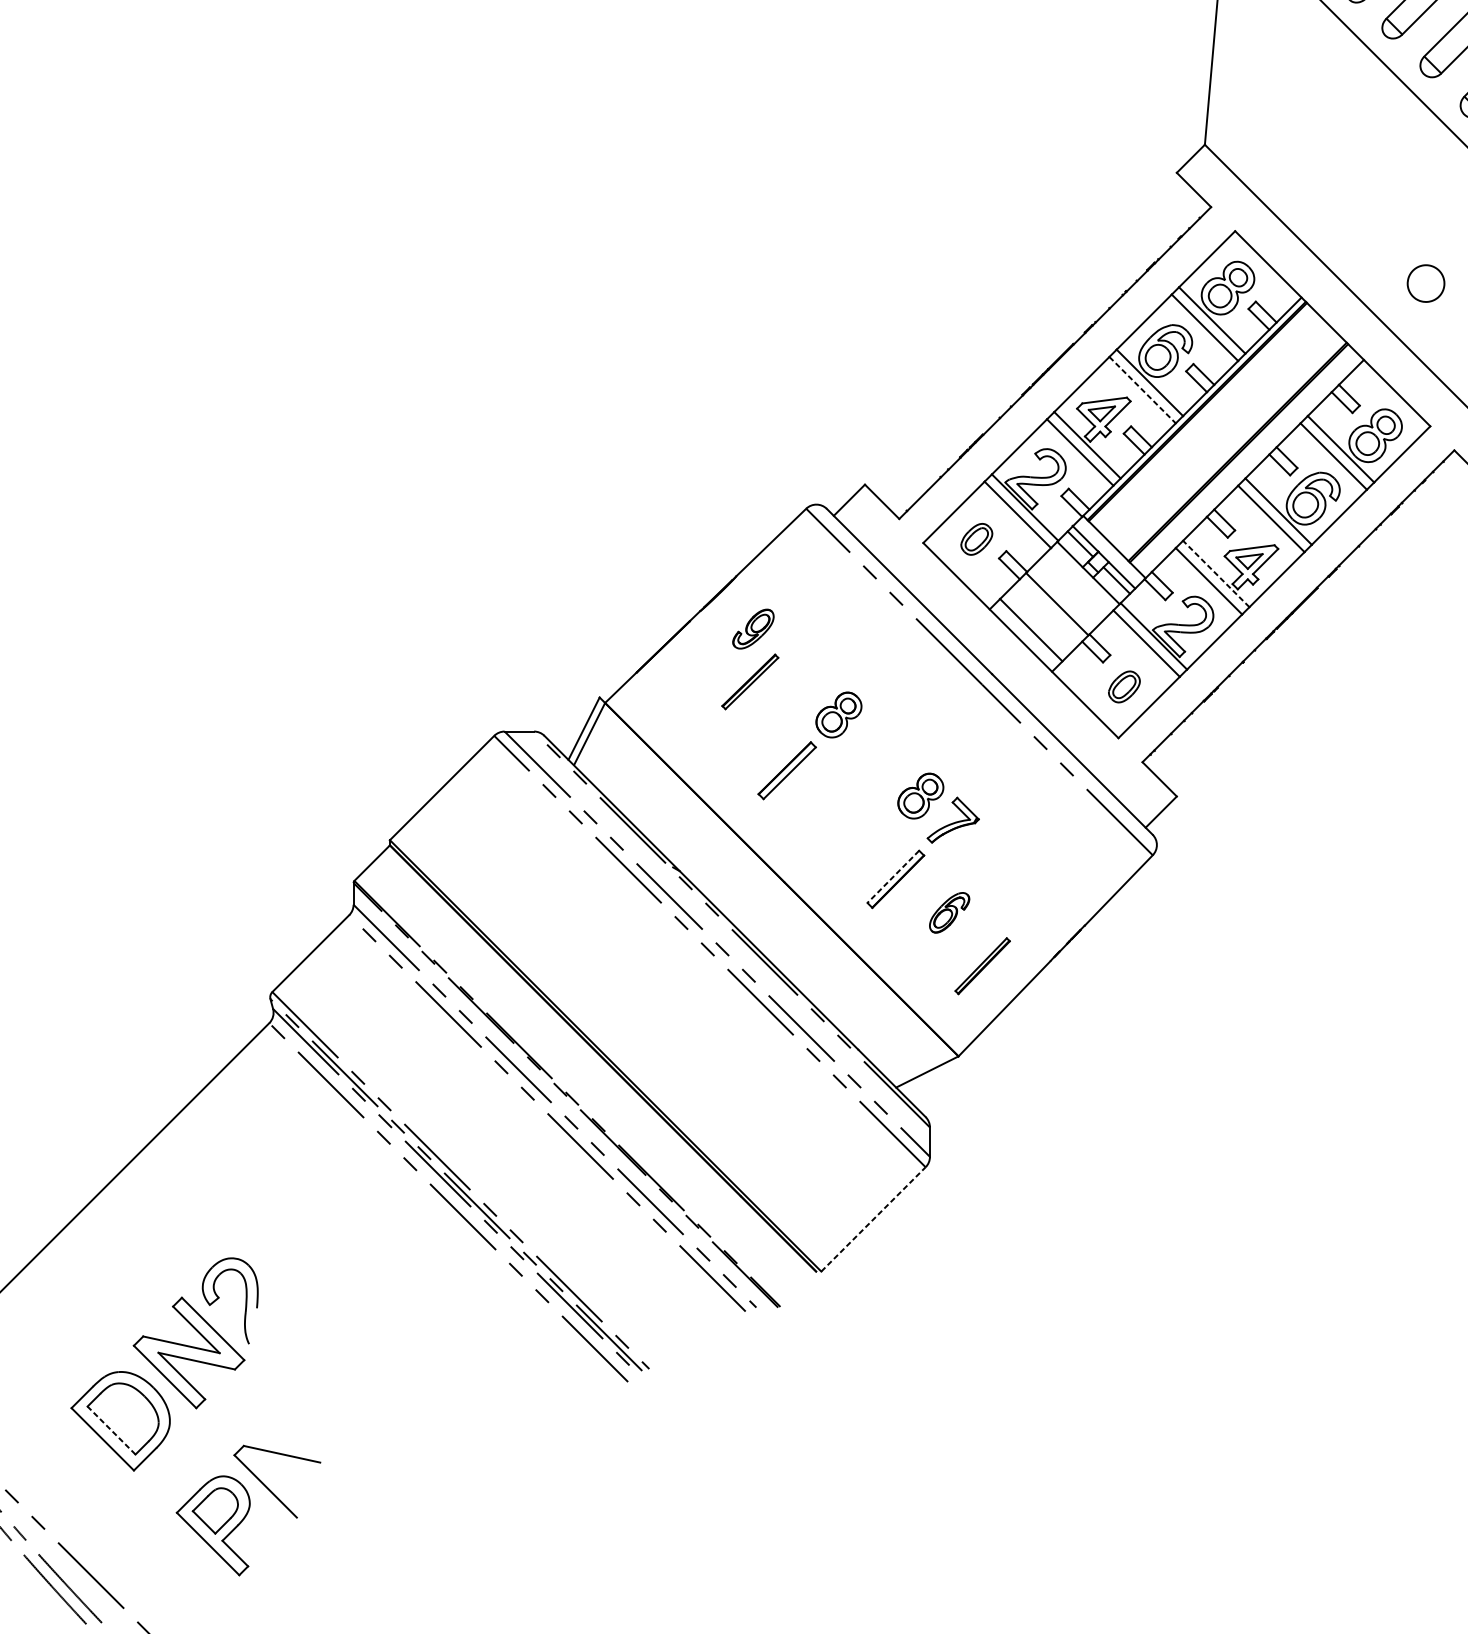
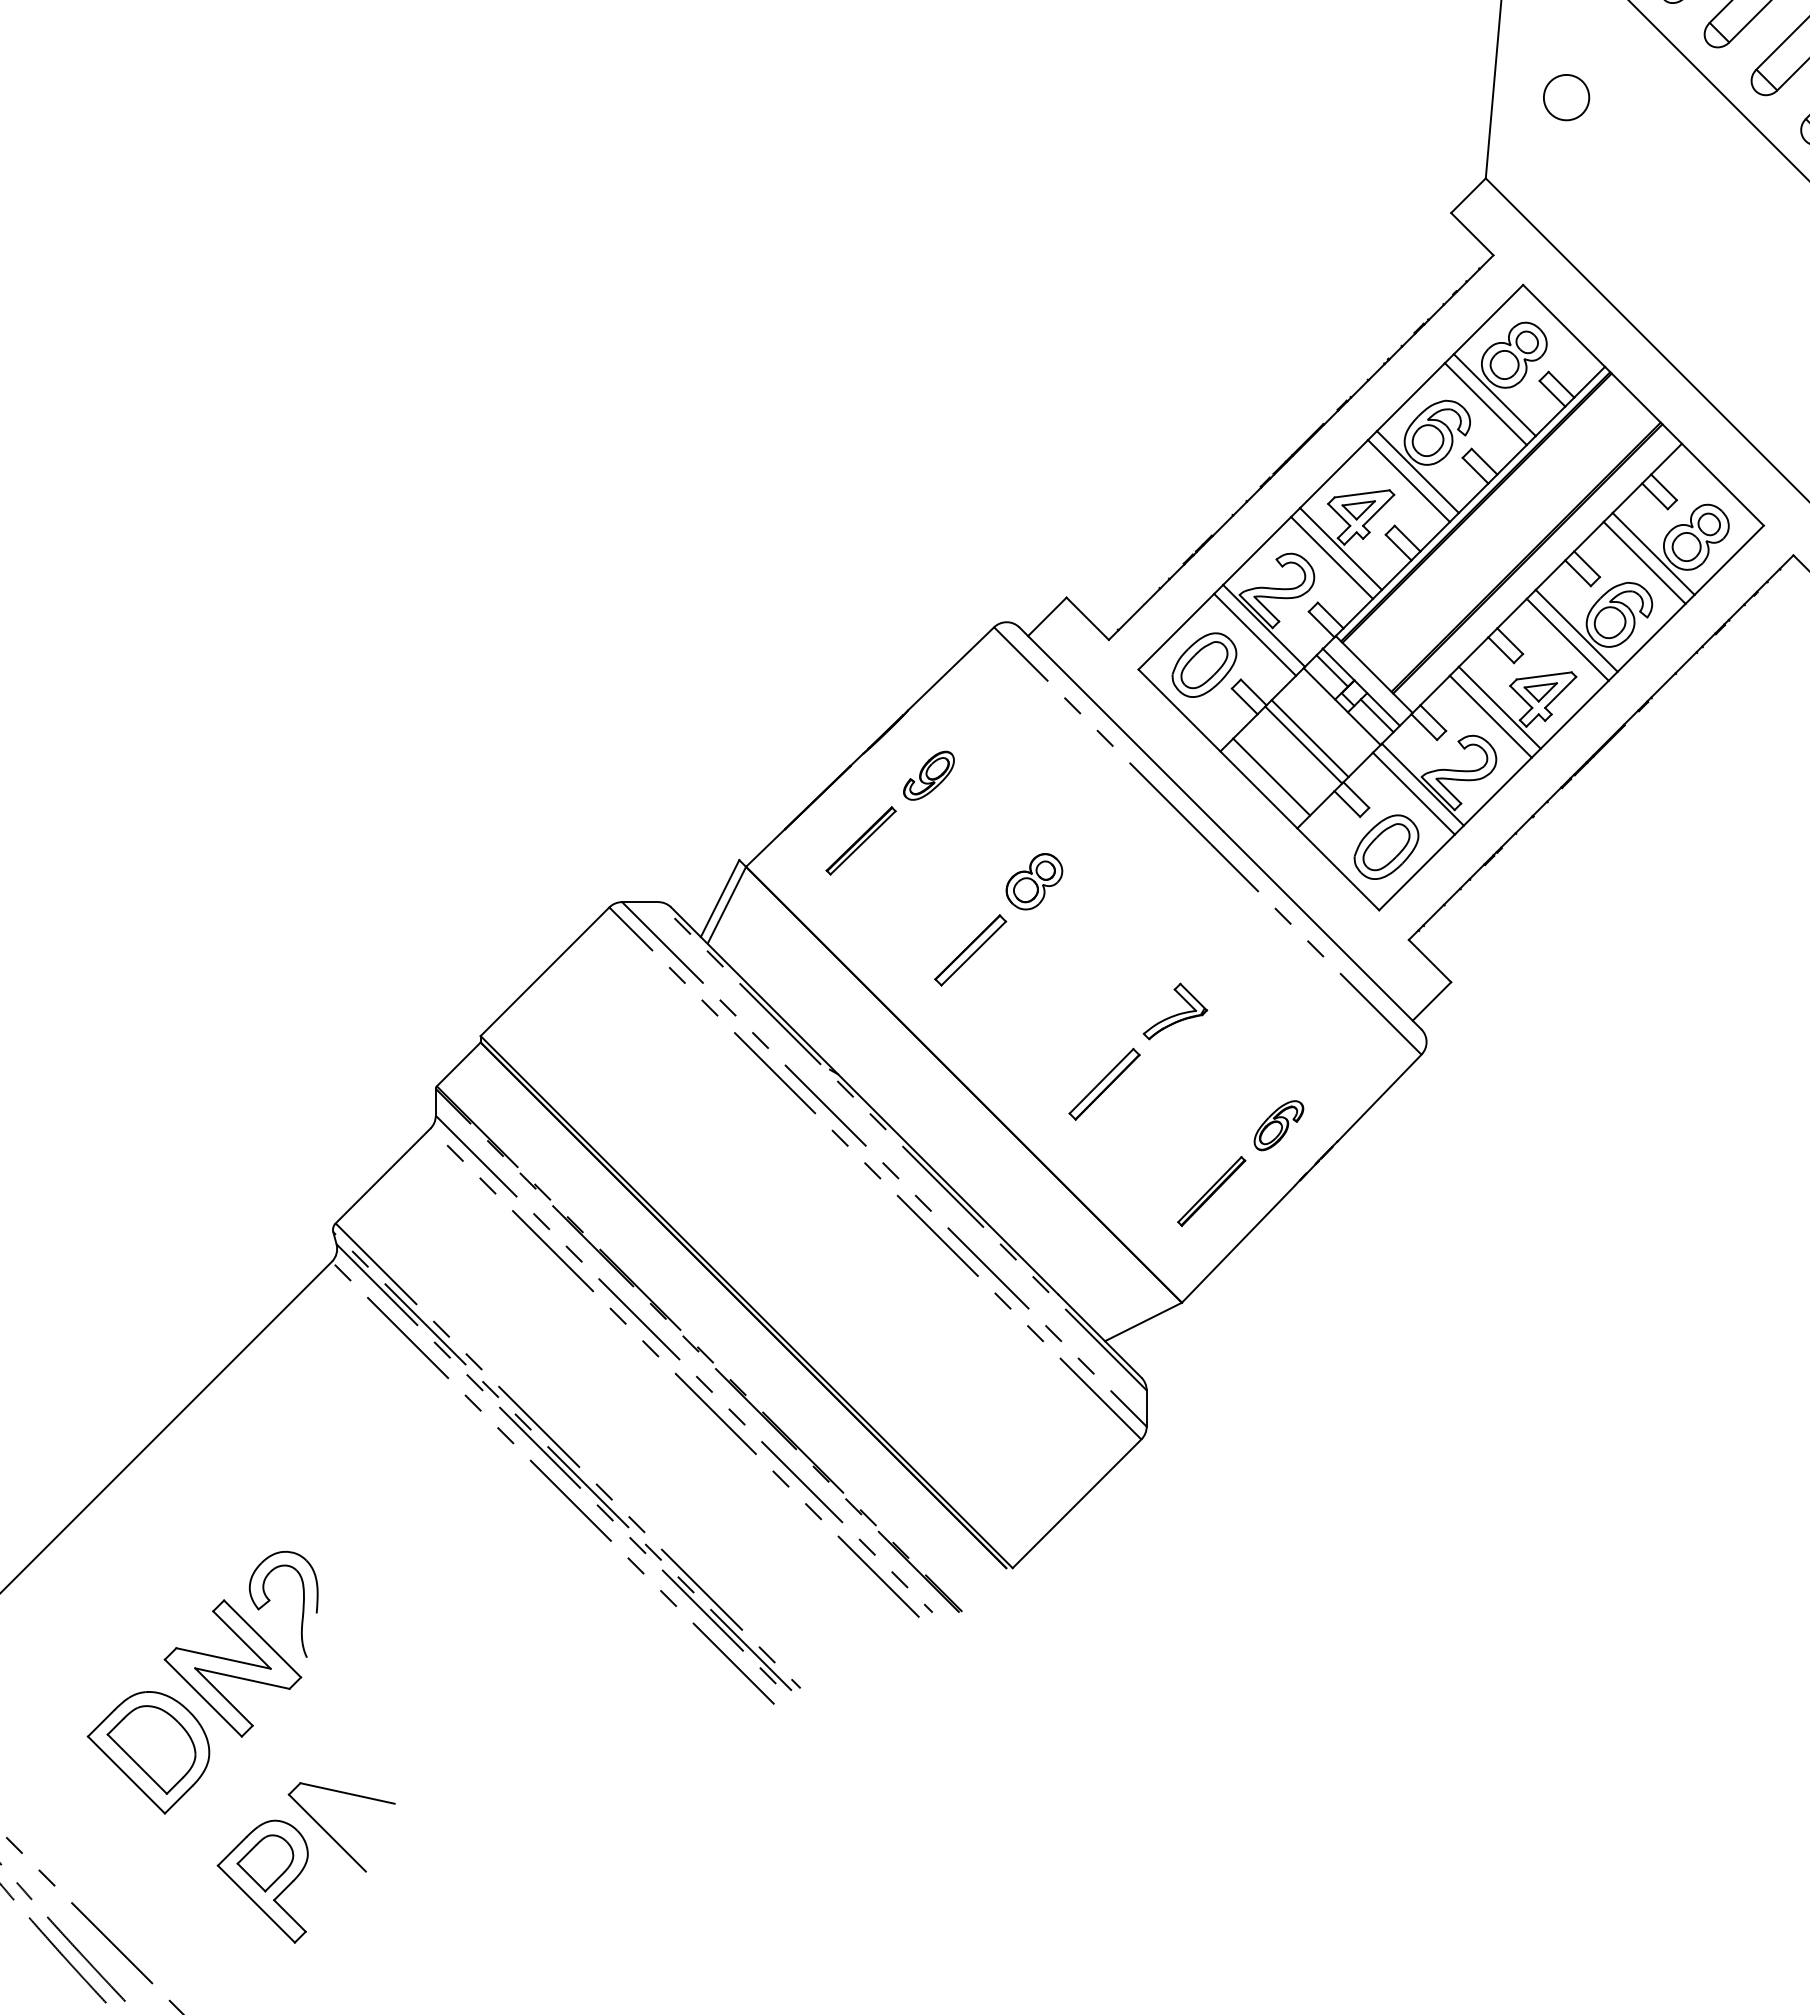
part: (1426, 283) -> (1566, 97), moved
line: (1142, 390) -> (1408, 481), dashed -> solid
part: (976, 538) -> (1204, 664), size x1.67
line: (1216, 573) -> (1499, 707), dashed -> solid
line: (1061, 598) -> (1309, 738), added
part: (749, 681) -> (860, 840), moved
part: (1124, 686) -> (1386, 846), size x1.67
part: (920, 795) -> (1135, 981), removed
line: (893, 876) -> (1101, 1081), dashed -> solid
part: (949, 912) -> (1278, 1125), moved
line: (873, 1219) -> (1077, 1503), dashed -> solid
line: (111, 1430) -> (137, 1764), dashed -> solid

